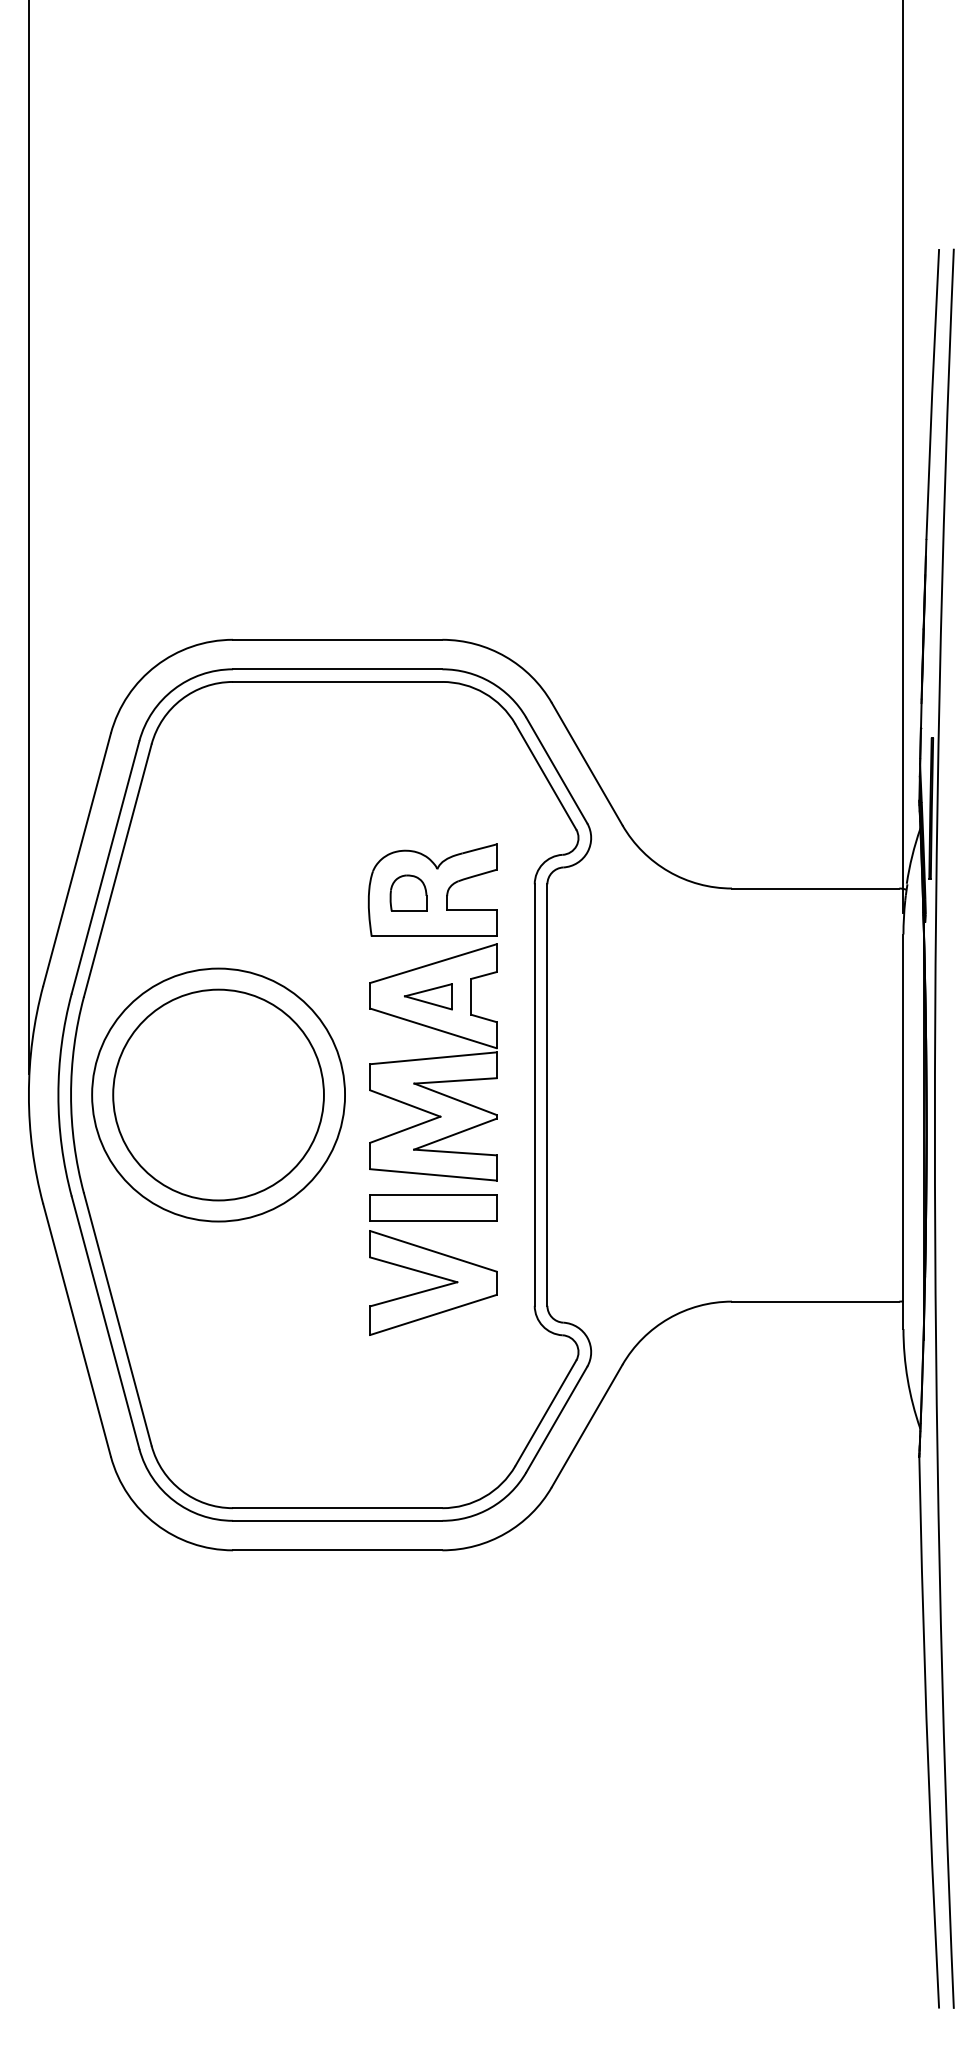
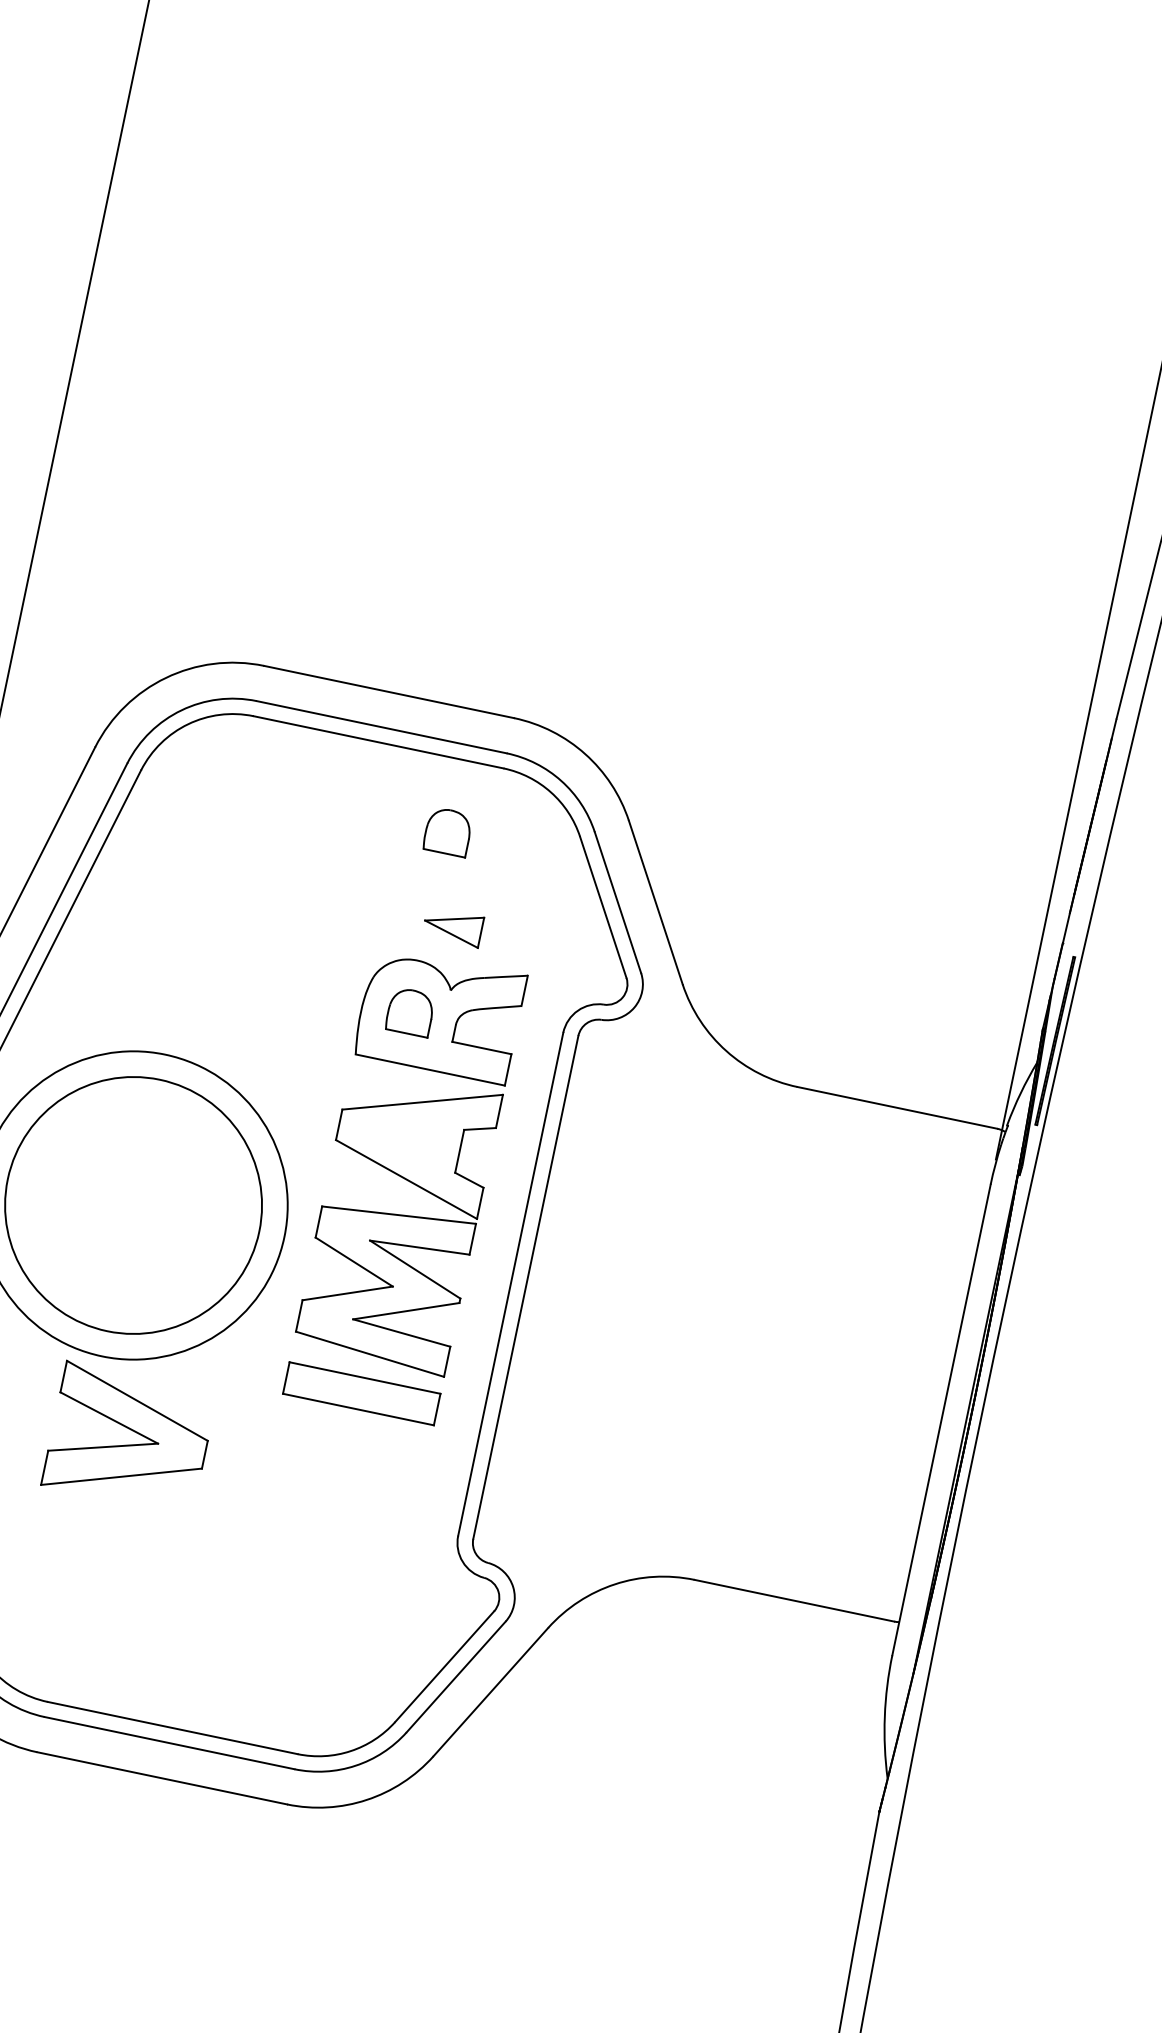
part: (408, 741) -> (448, 830), added
part: (428, 996) -> (453, 926), moved
part: (433, 1282) -> (129, 1438), moved

